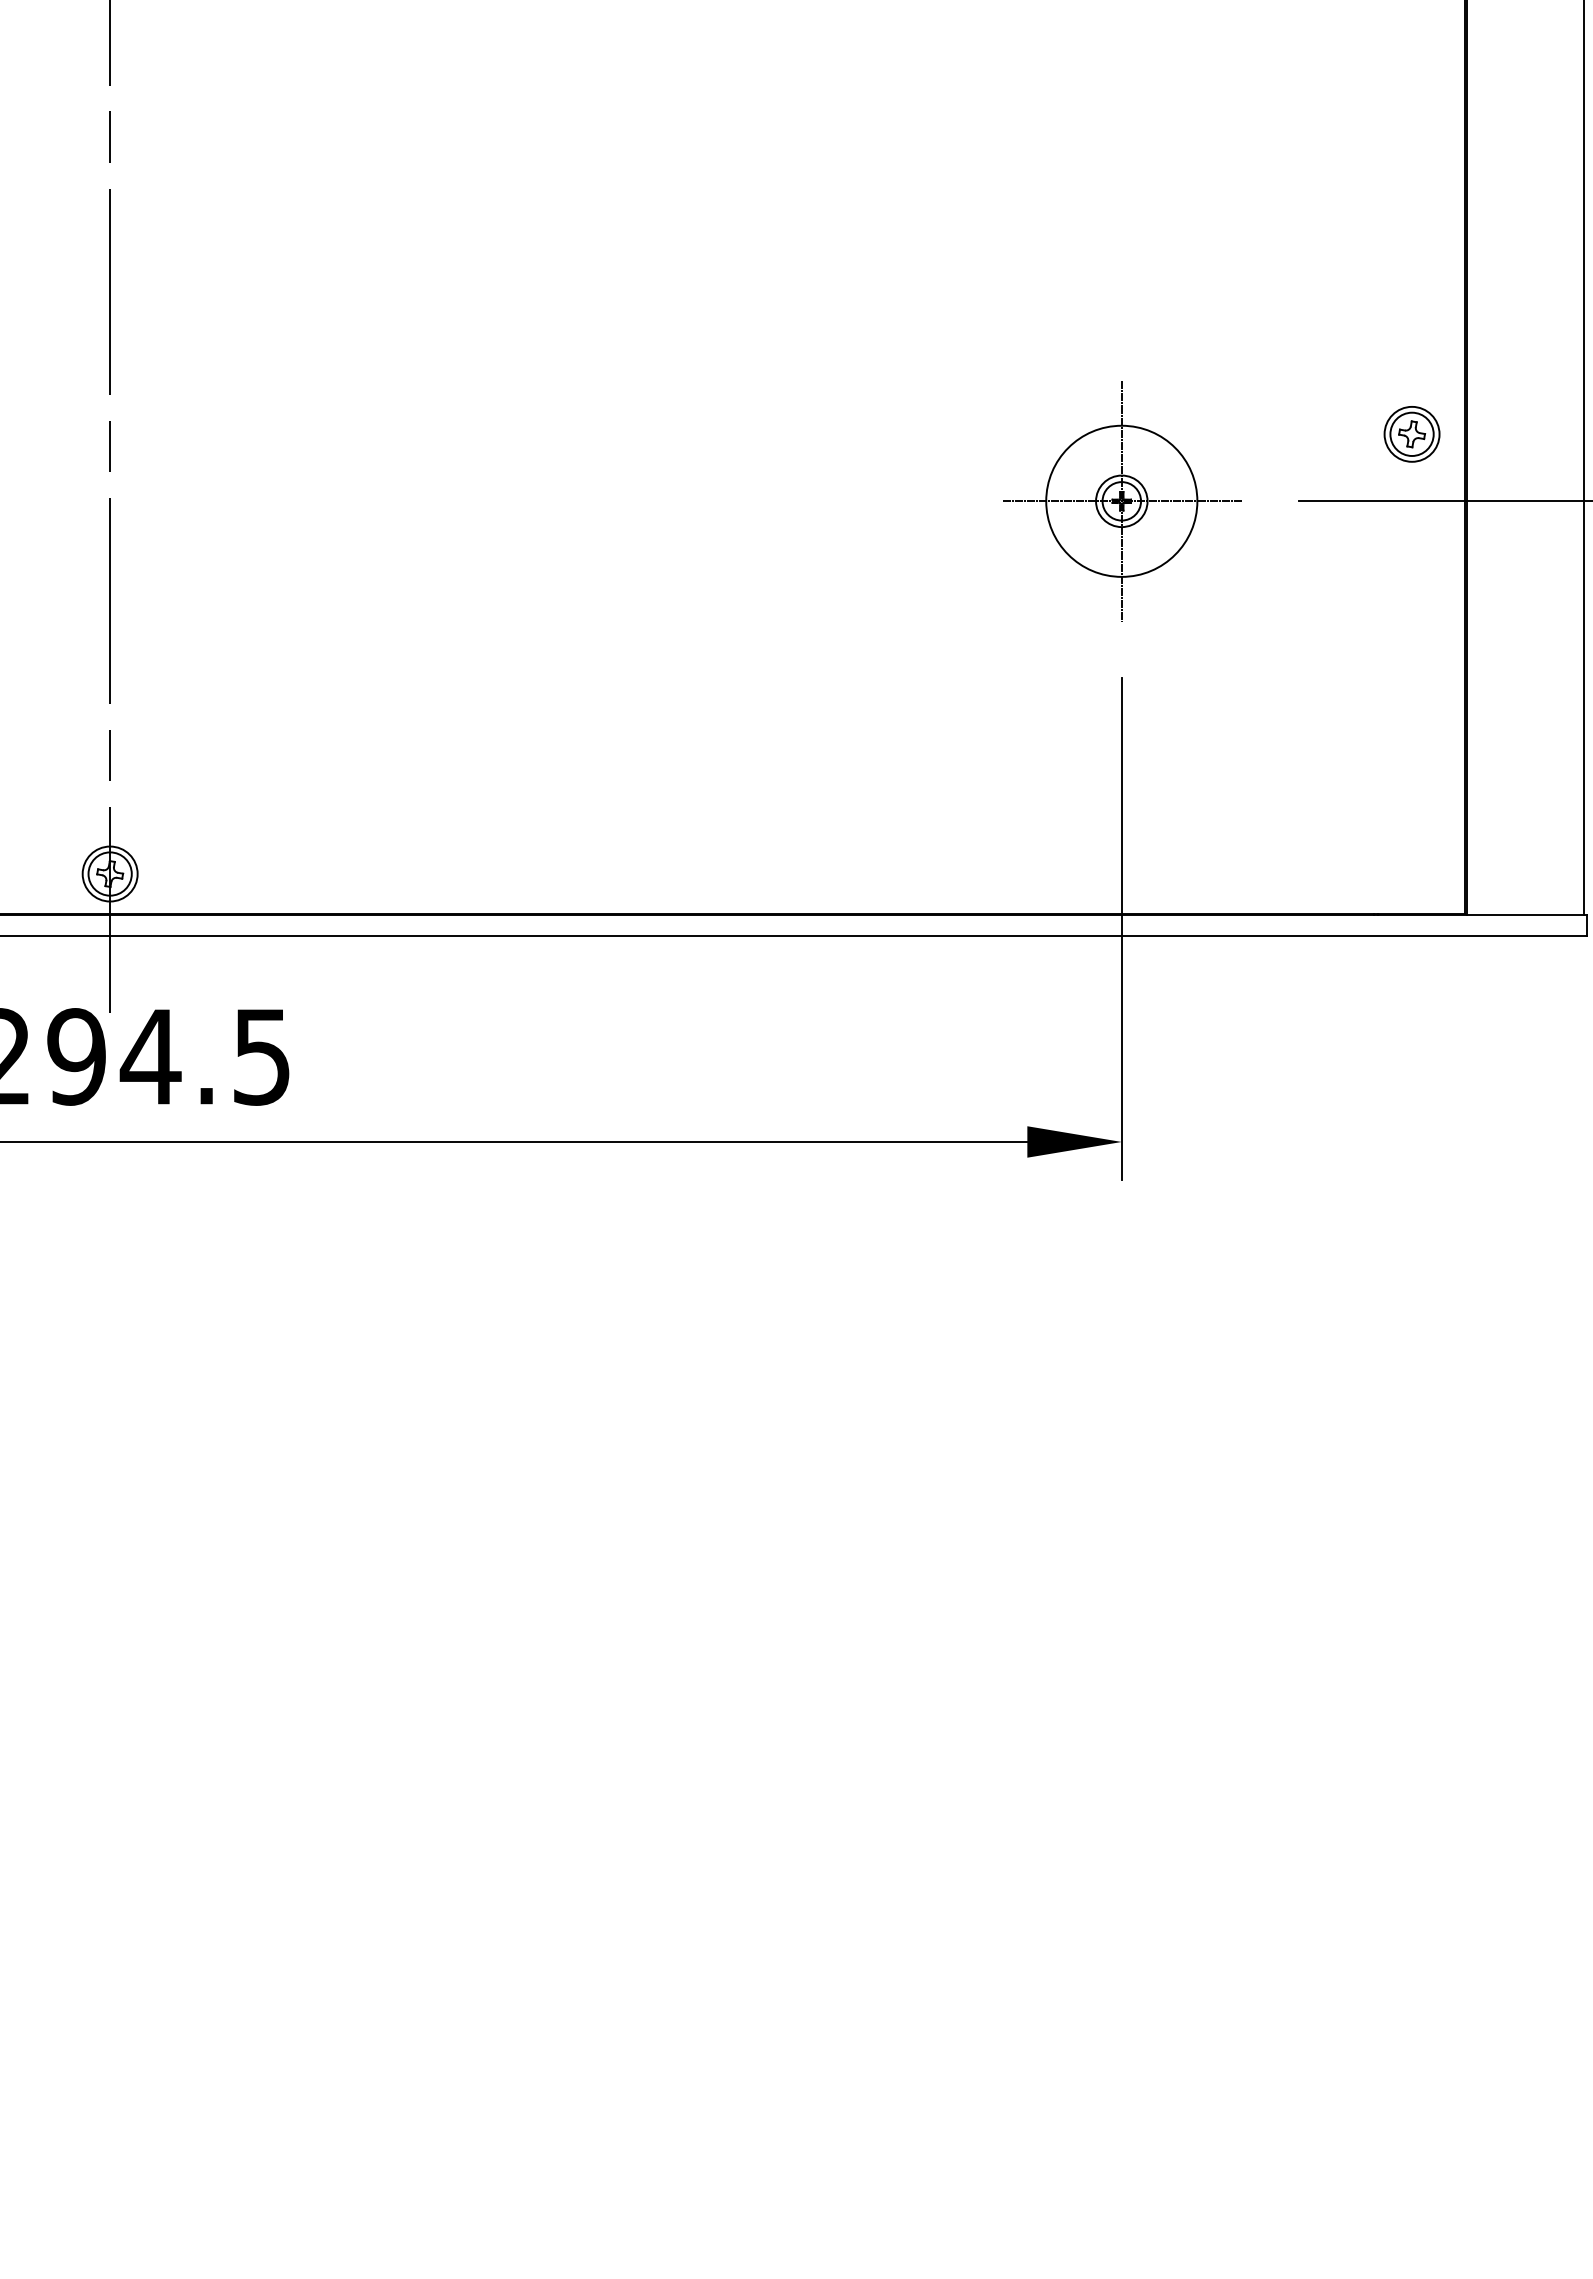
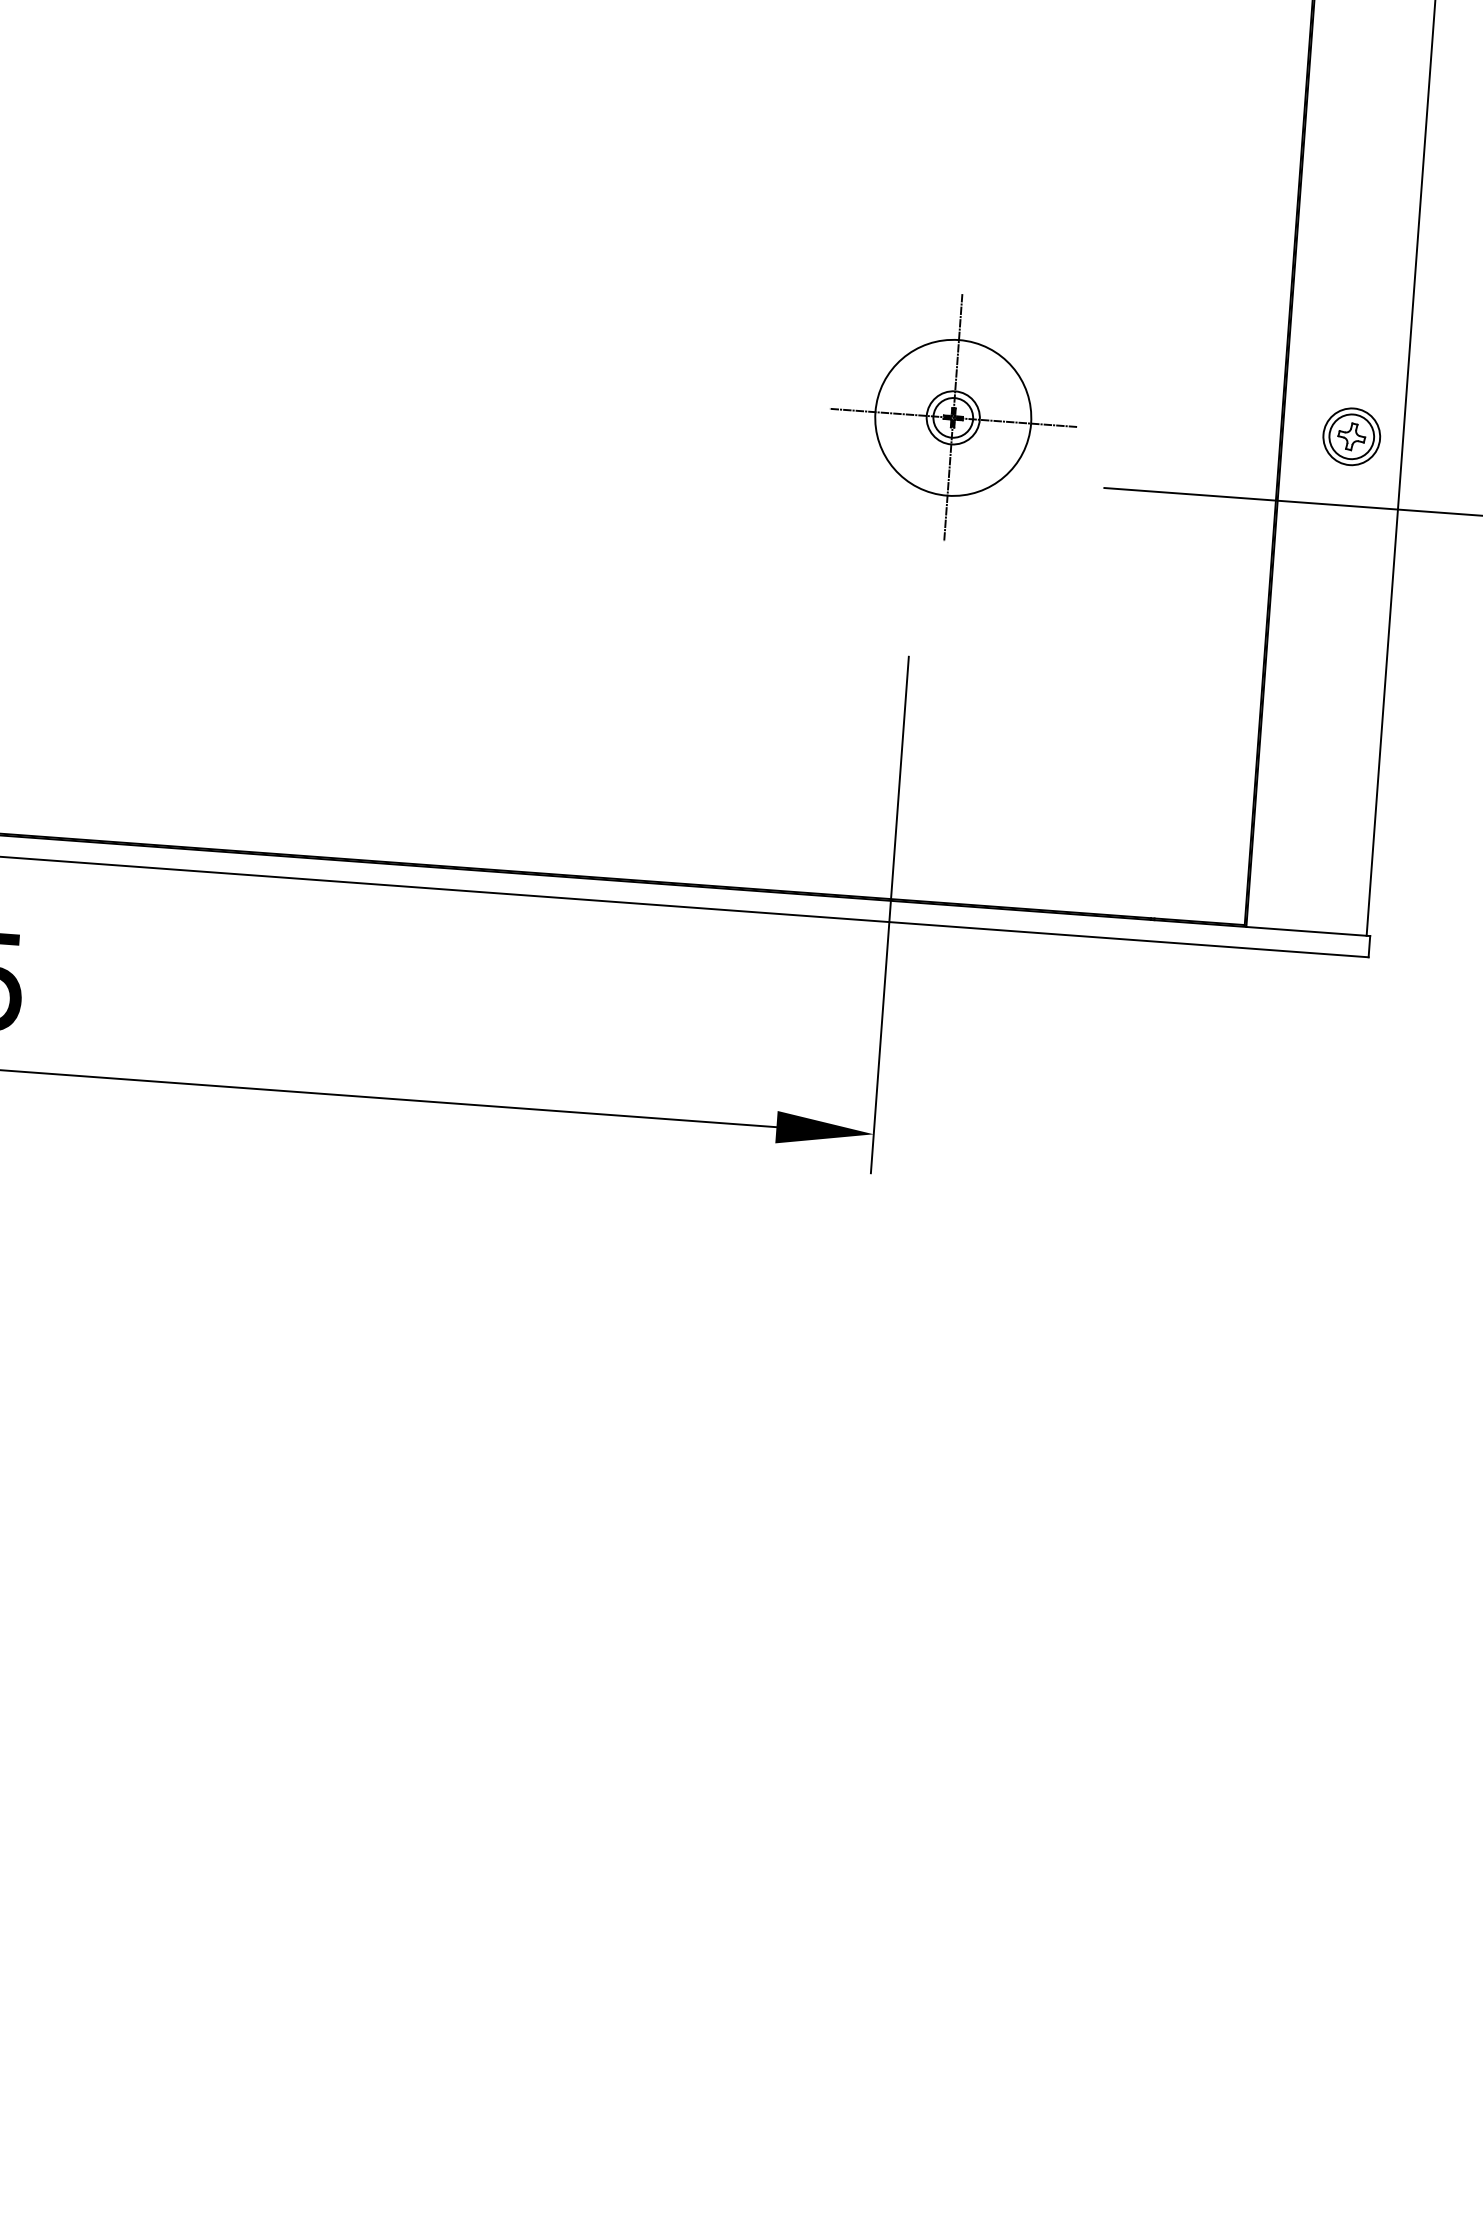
part: (1411, 434) -> (1351, 436), moved
part: (1122, 501) -> (953, 418), moved

